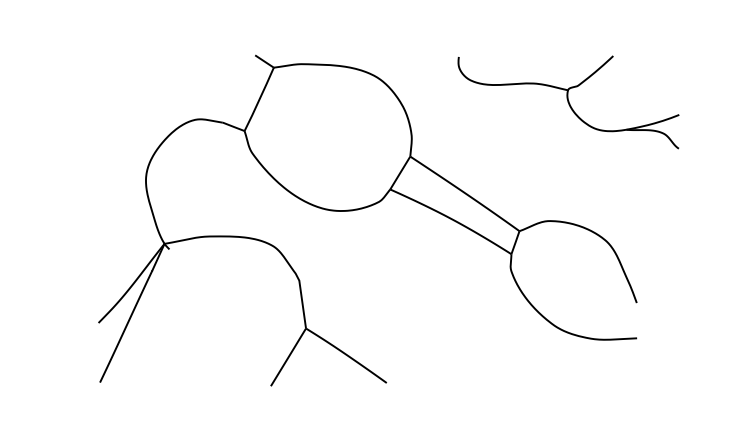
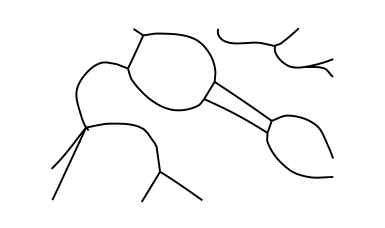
part: (568, 102) -> (275, 52), moved

